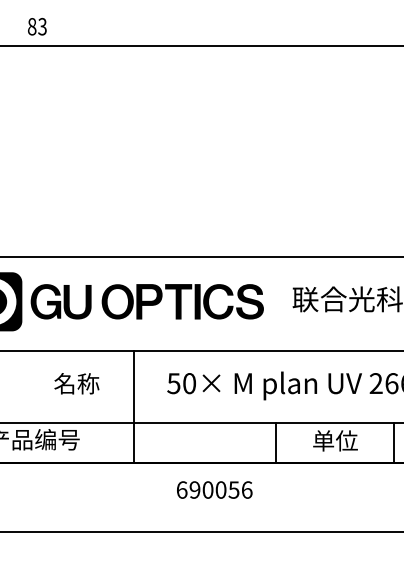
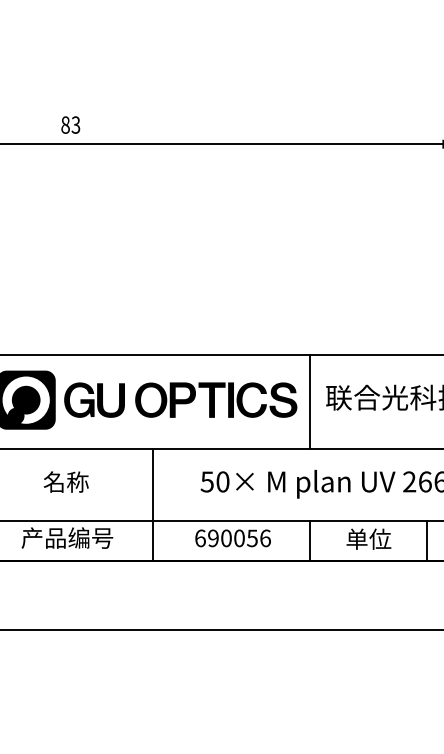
line: (276, 303) -> (309, 401), added
text: (76, 383) -> (65, 481), moved
line: (134, 406) -> (152, 504), moved
text: (214, 490) -> (232, 538), moved

